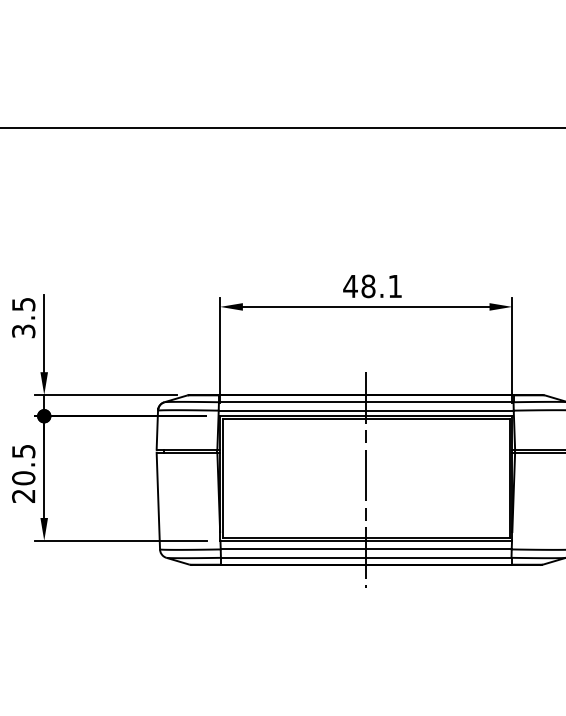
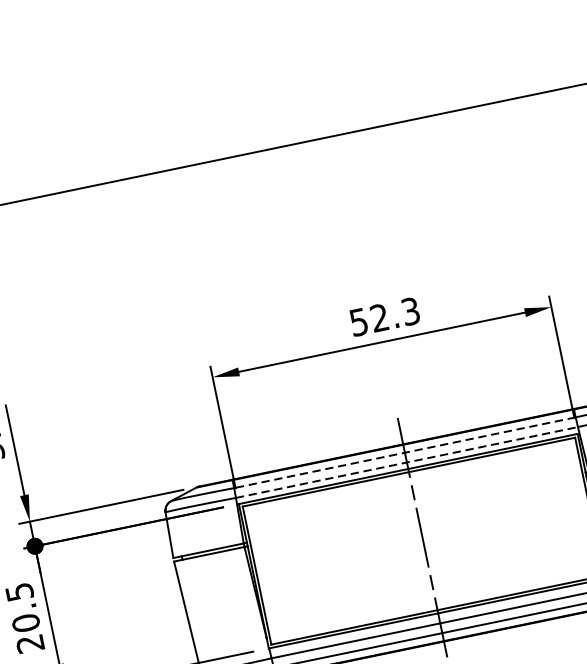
text: (372, 286) -> (384, 317), 48.1 -> 52.3
line: (365, 402) -> (404, 453), solid -> dashed
line: (366, 410) -> (407, 462), solid -> dashed

